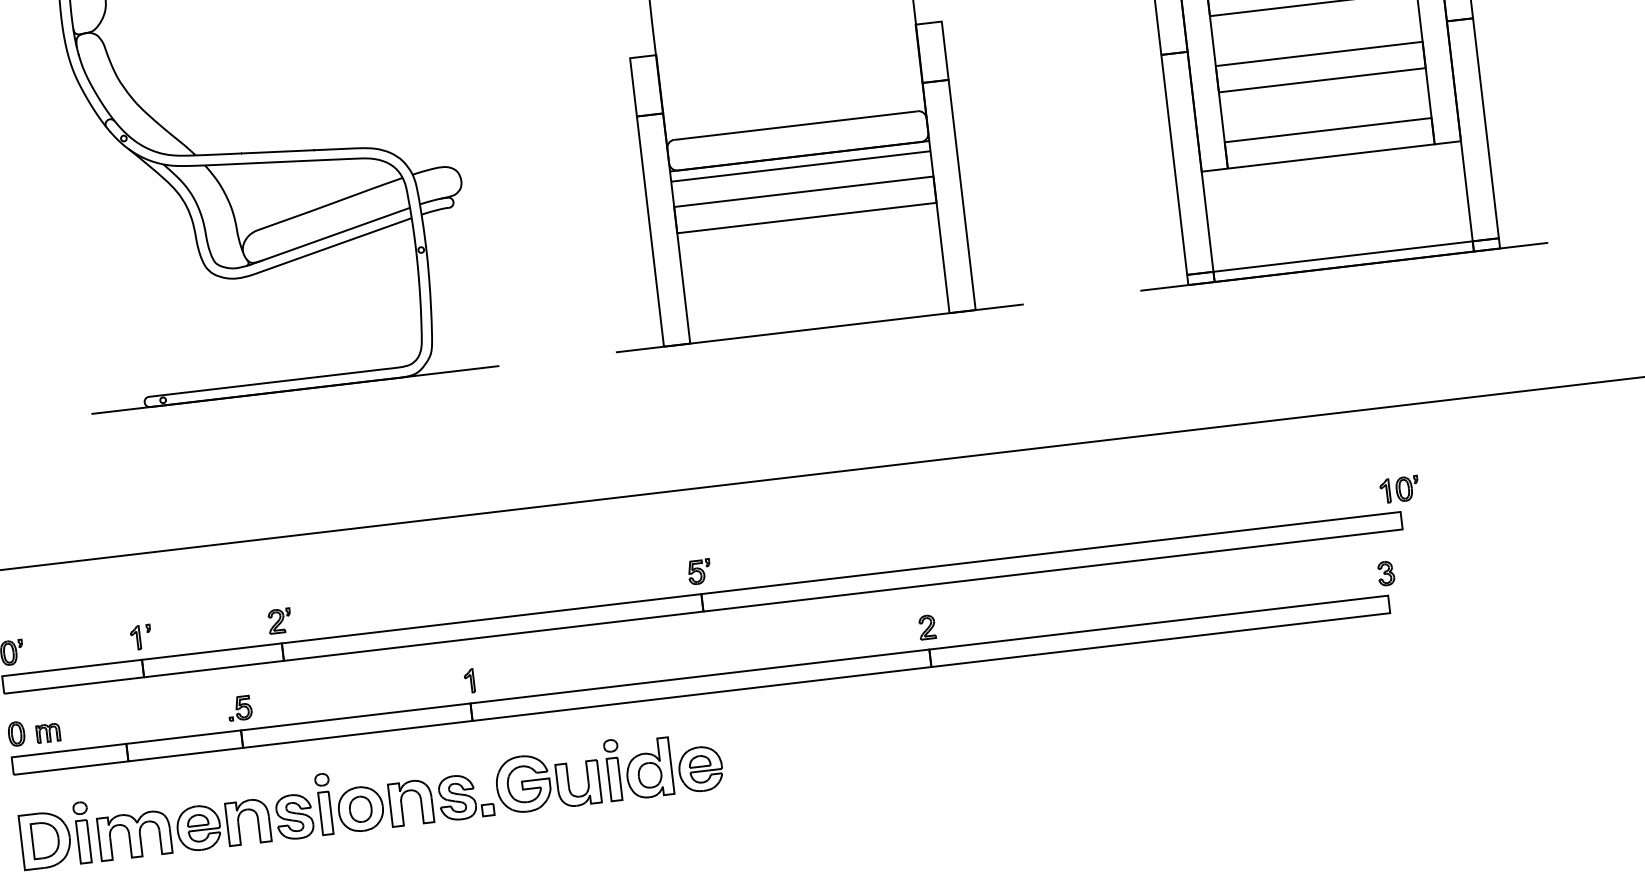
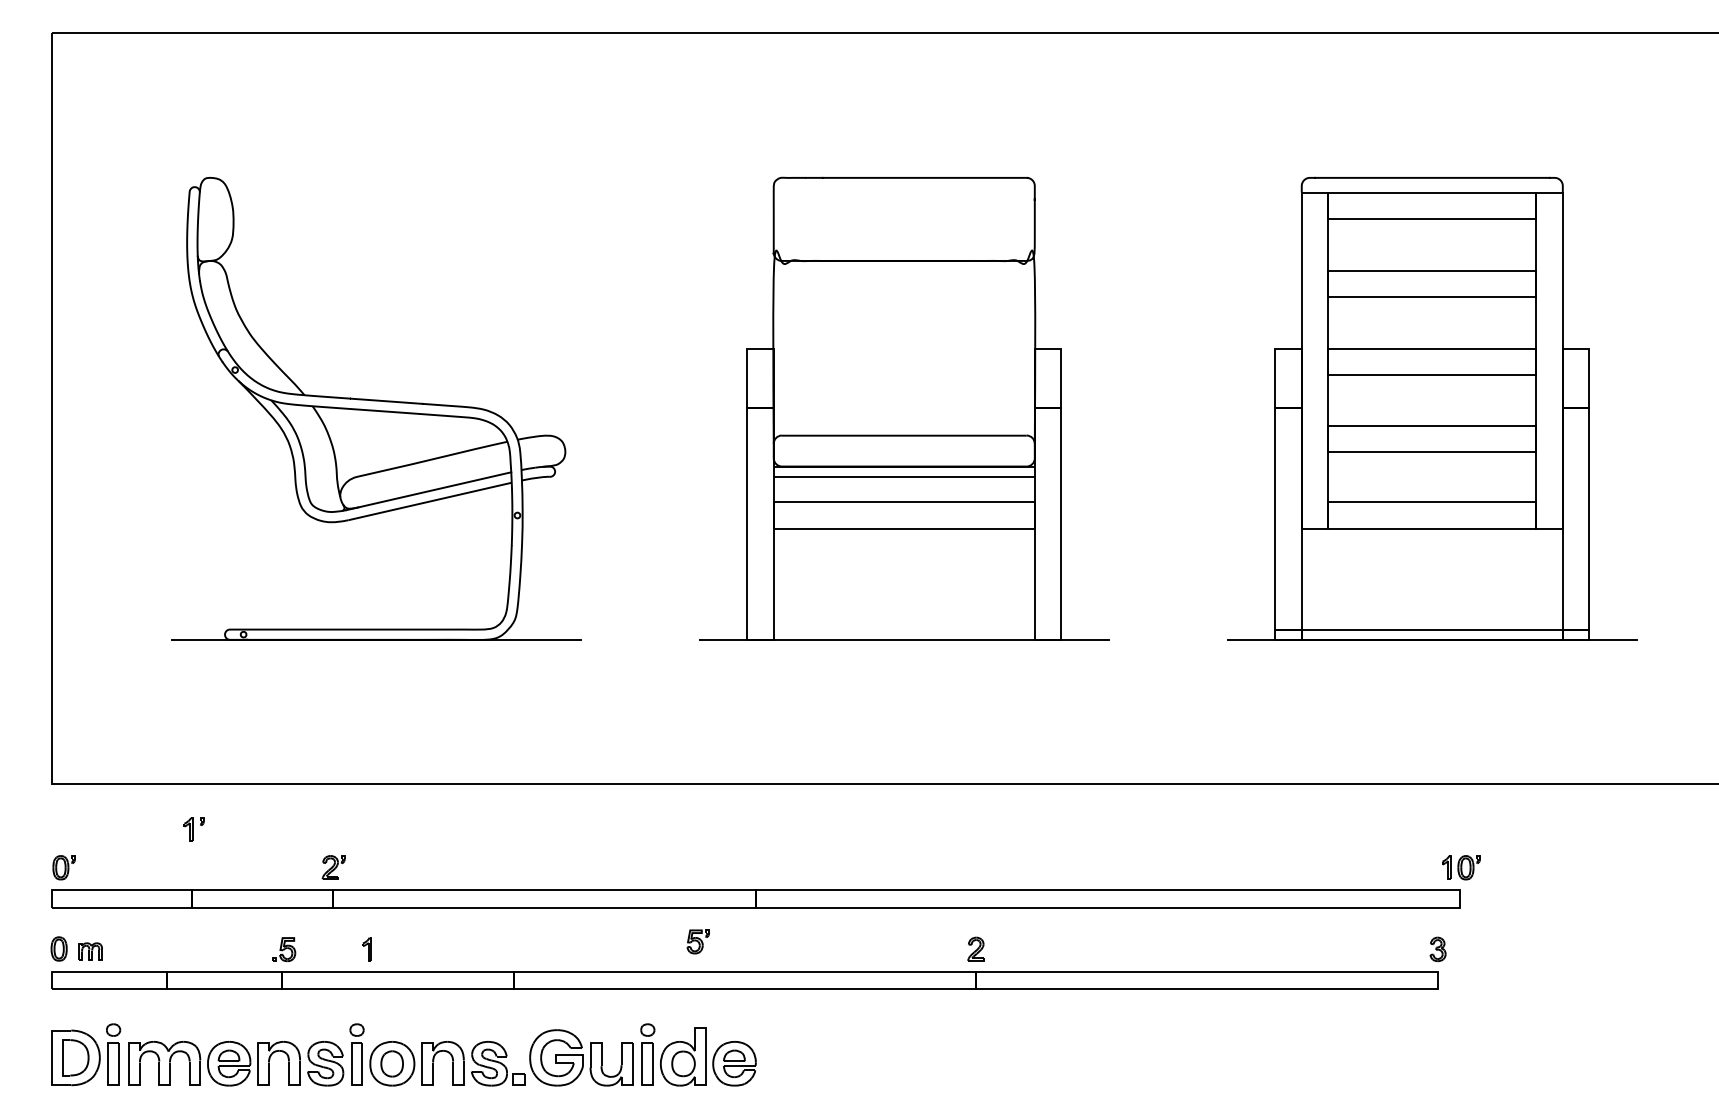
part: (698, 571) -> (697, 941), moved
part: (140, 637) -> (193, 829), moved
part: (468, 681) -> (366, 949), moved

